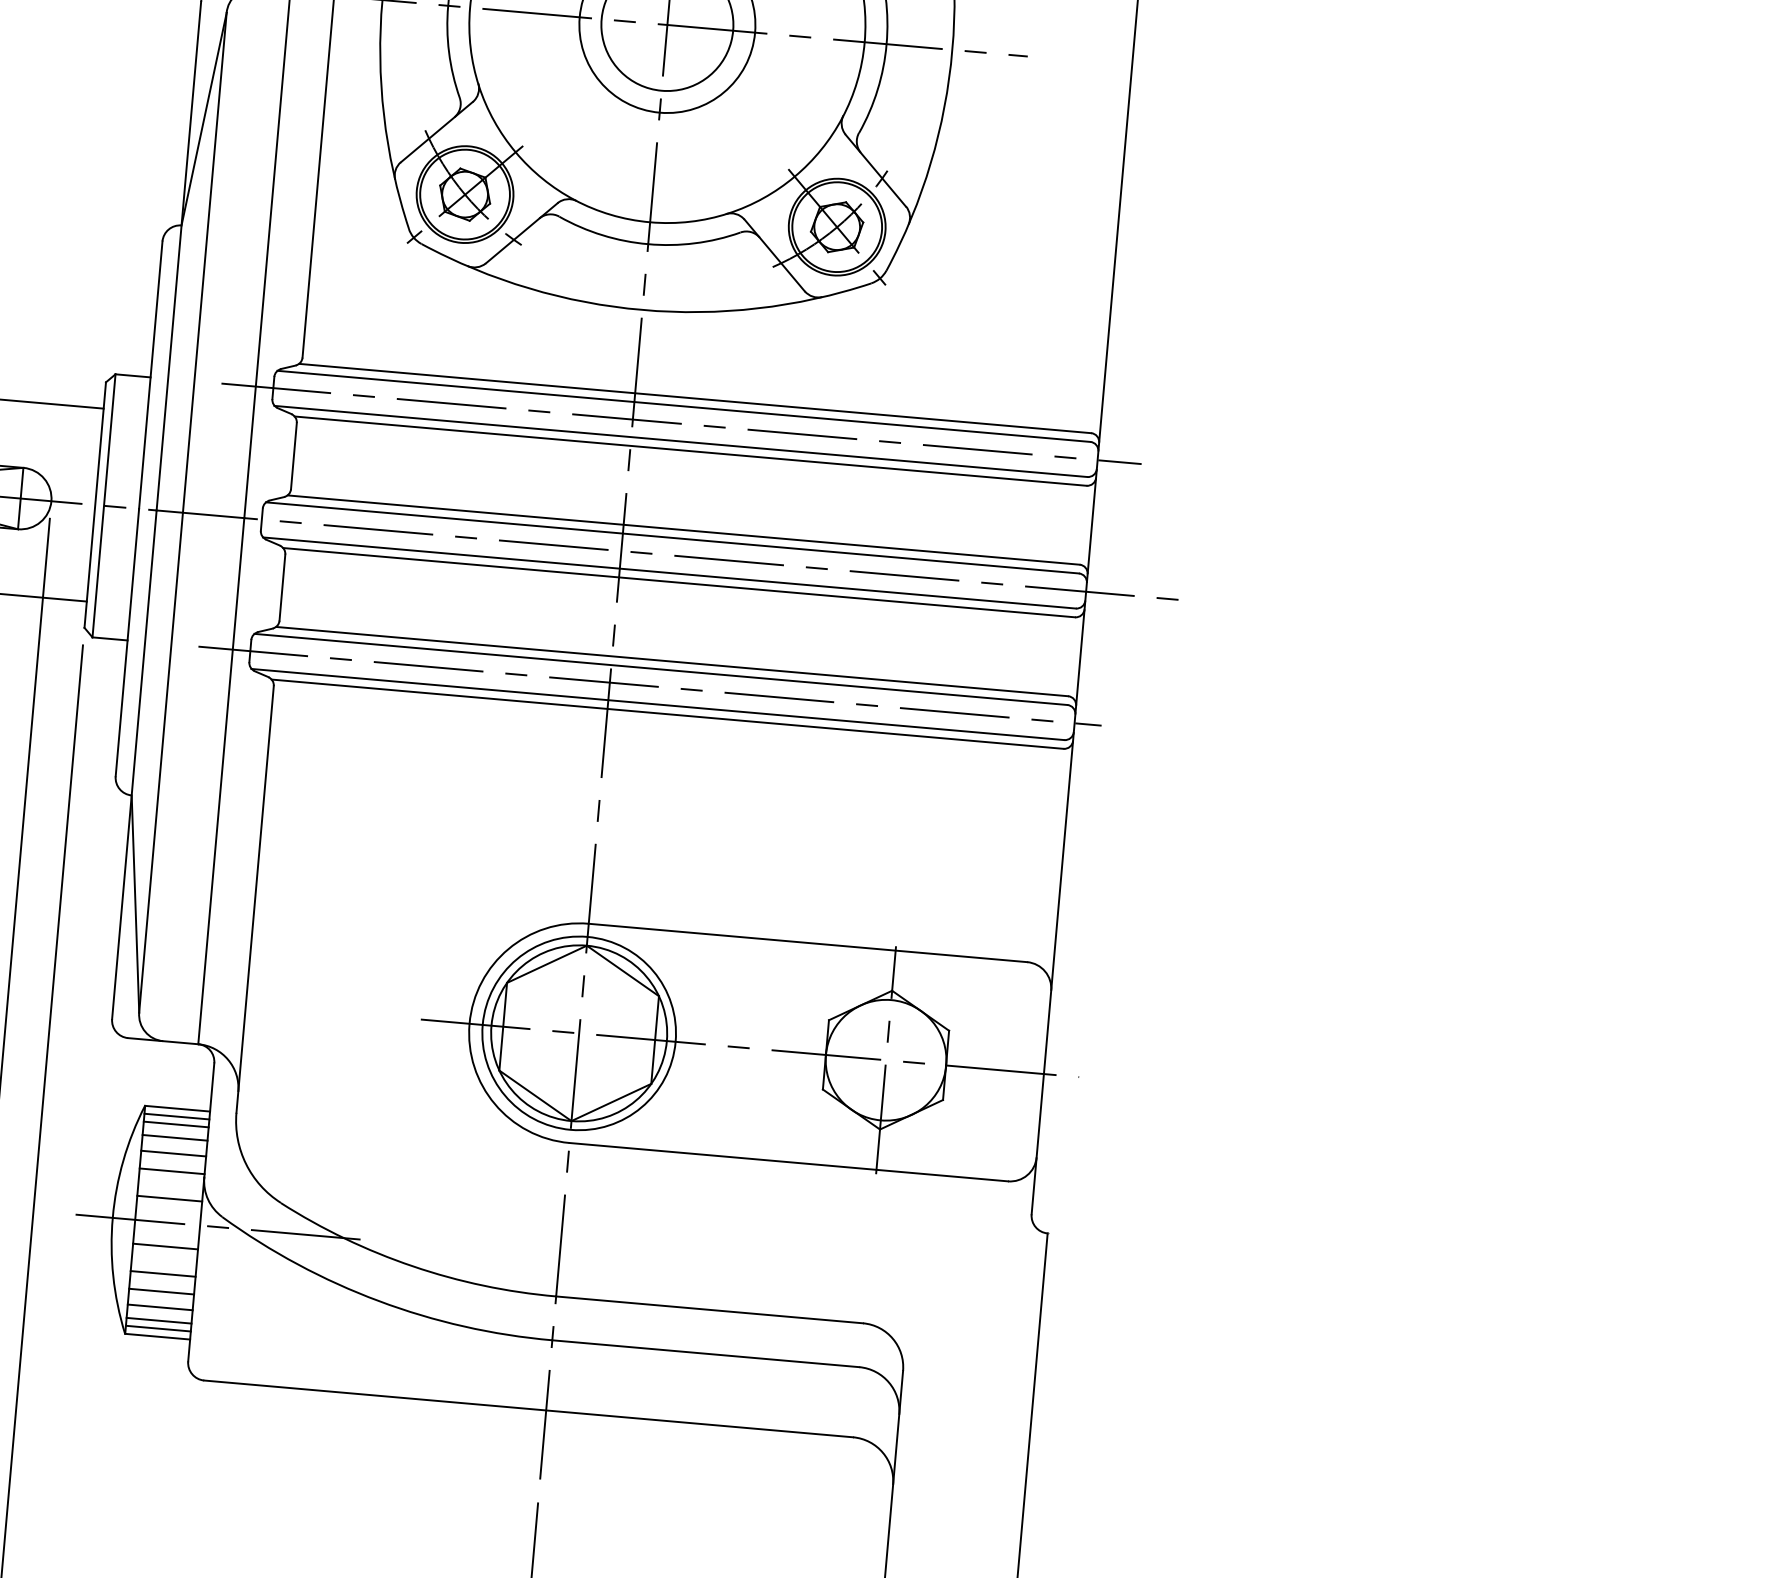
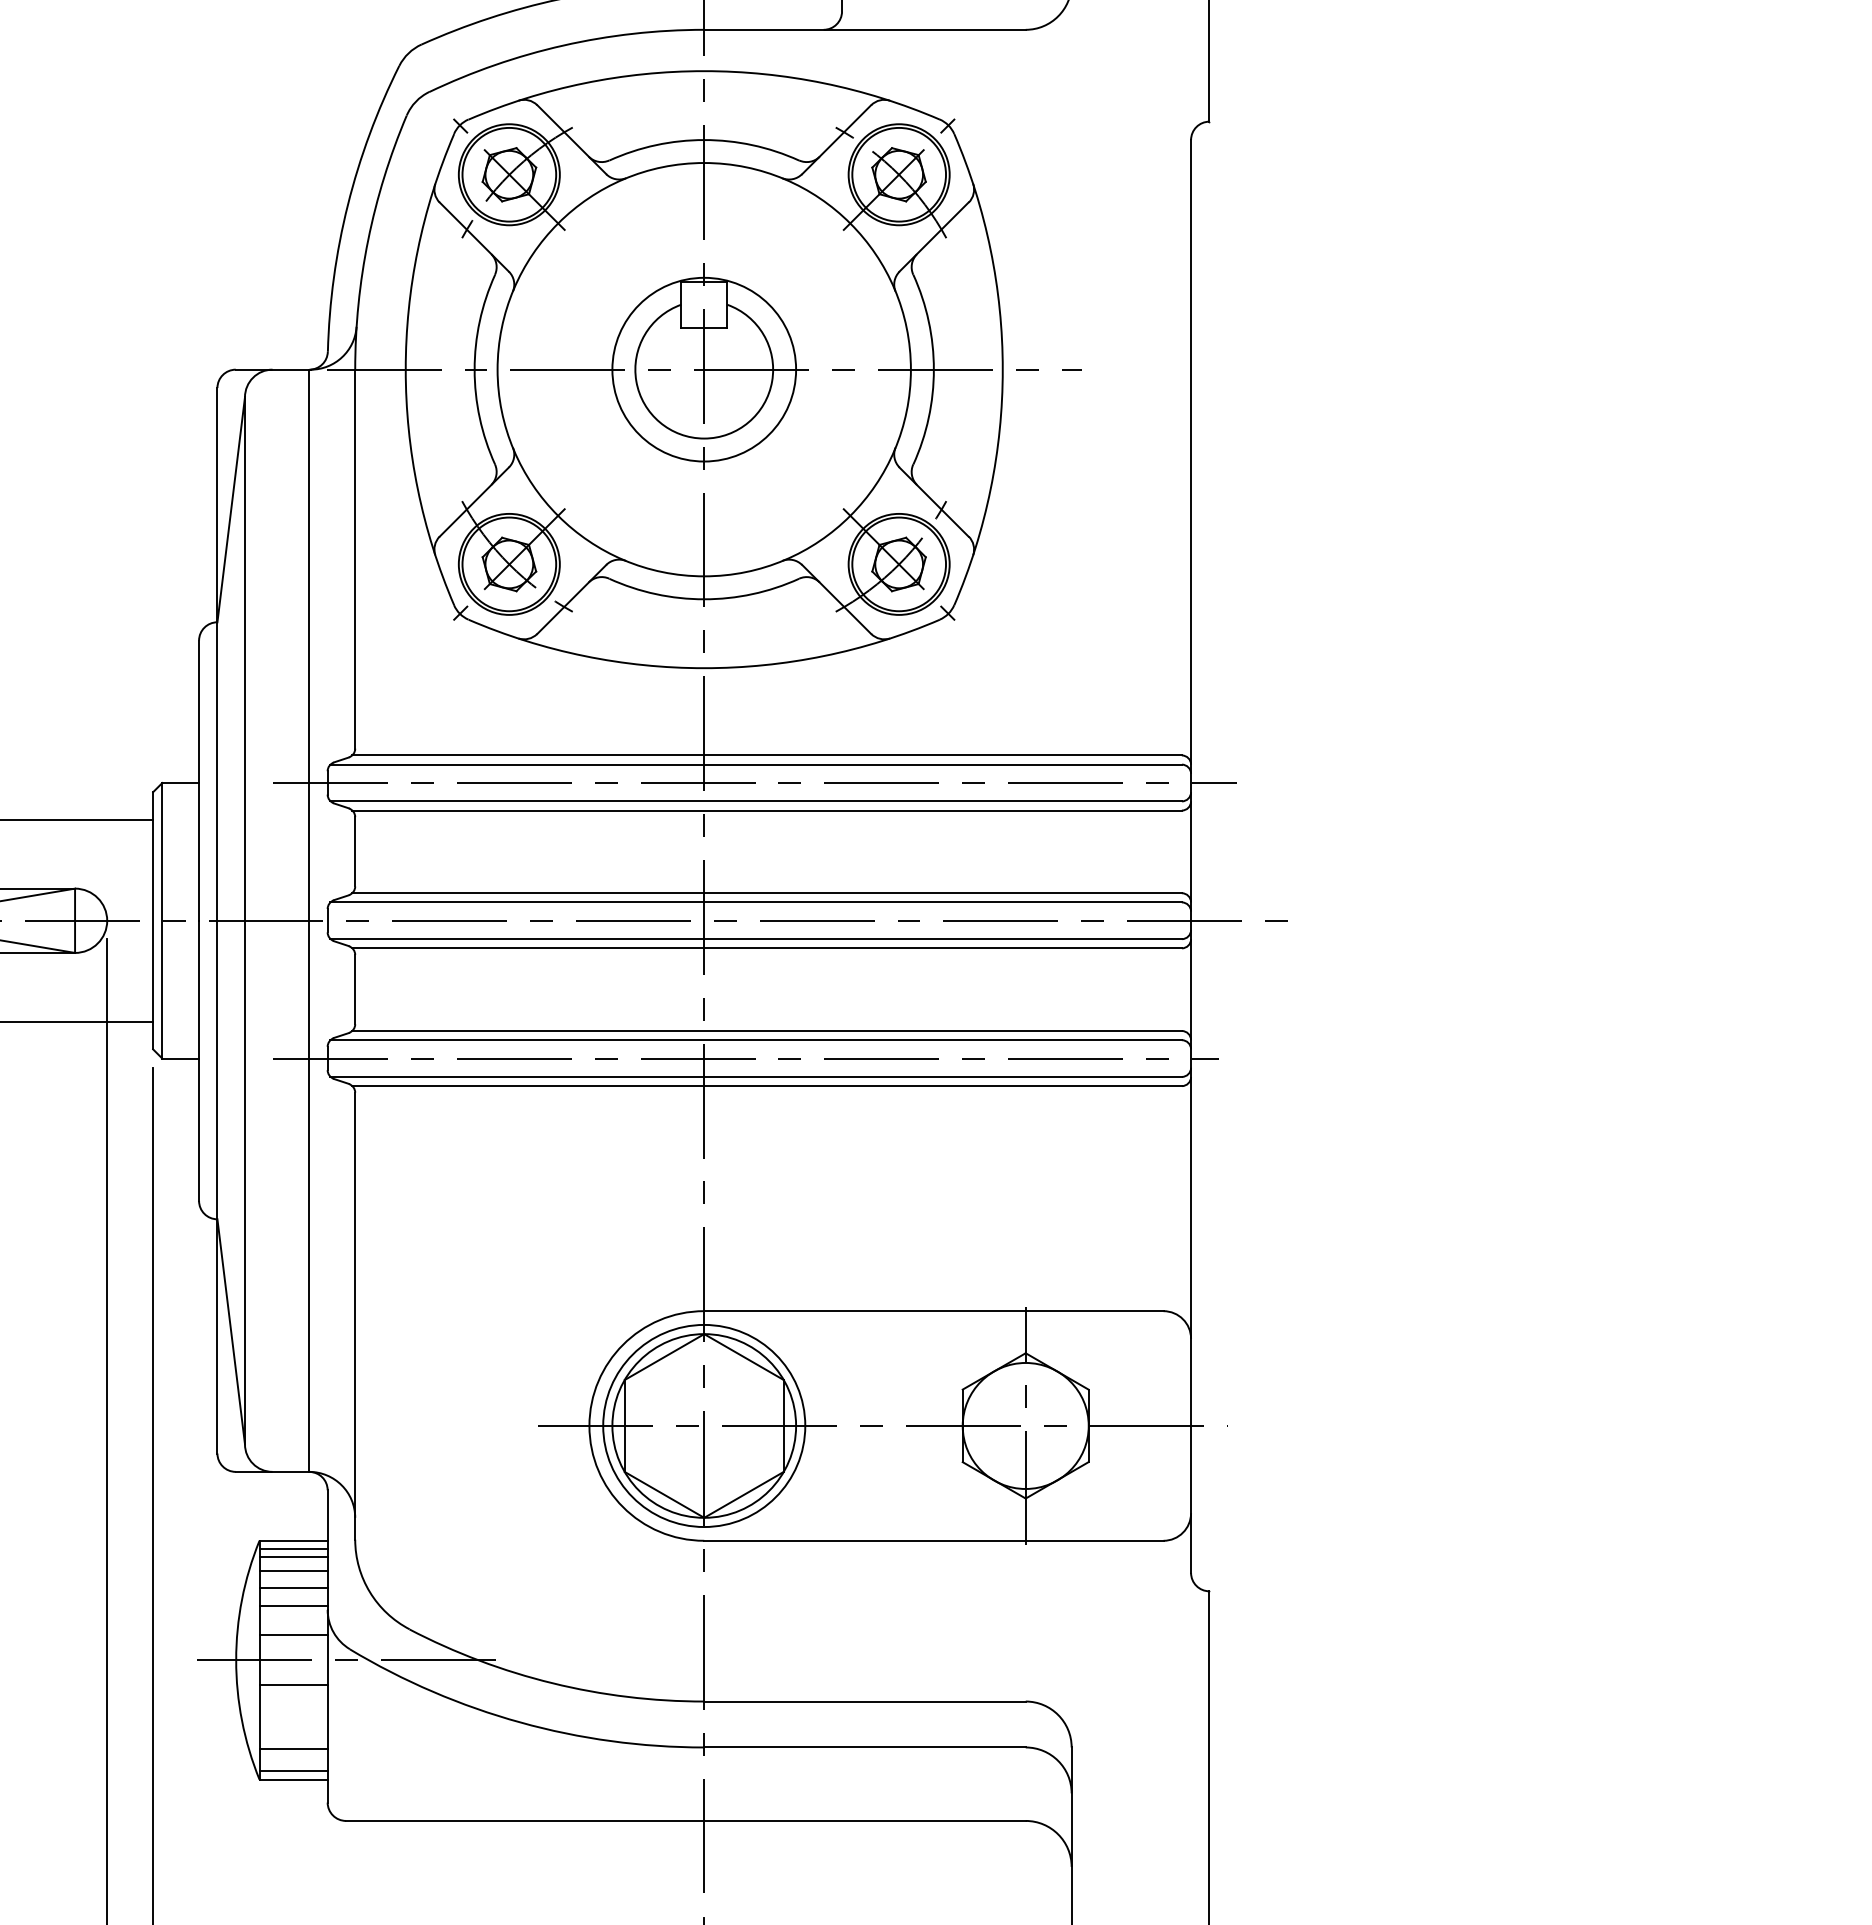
line: (163, 1273) -> (293, 1713), removed
line: (161, 1291) -> (293, 1732), removed
line: (158, 1320) -> (293, 1762), removed

